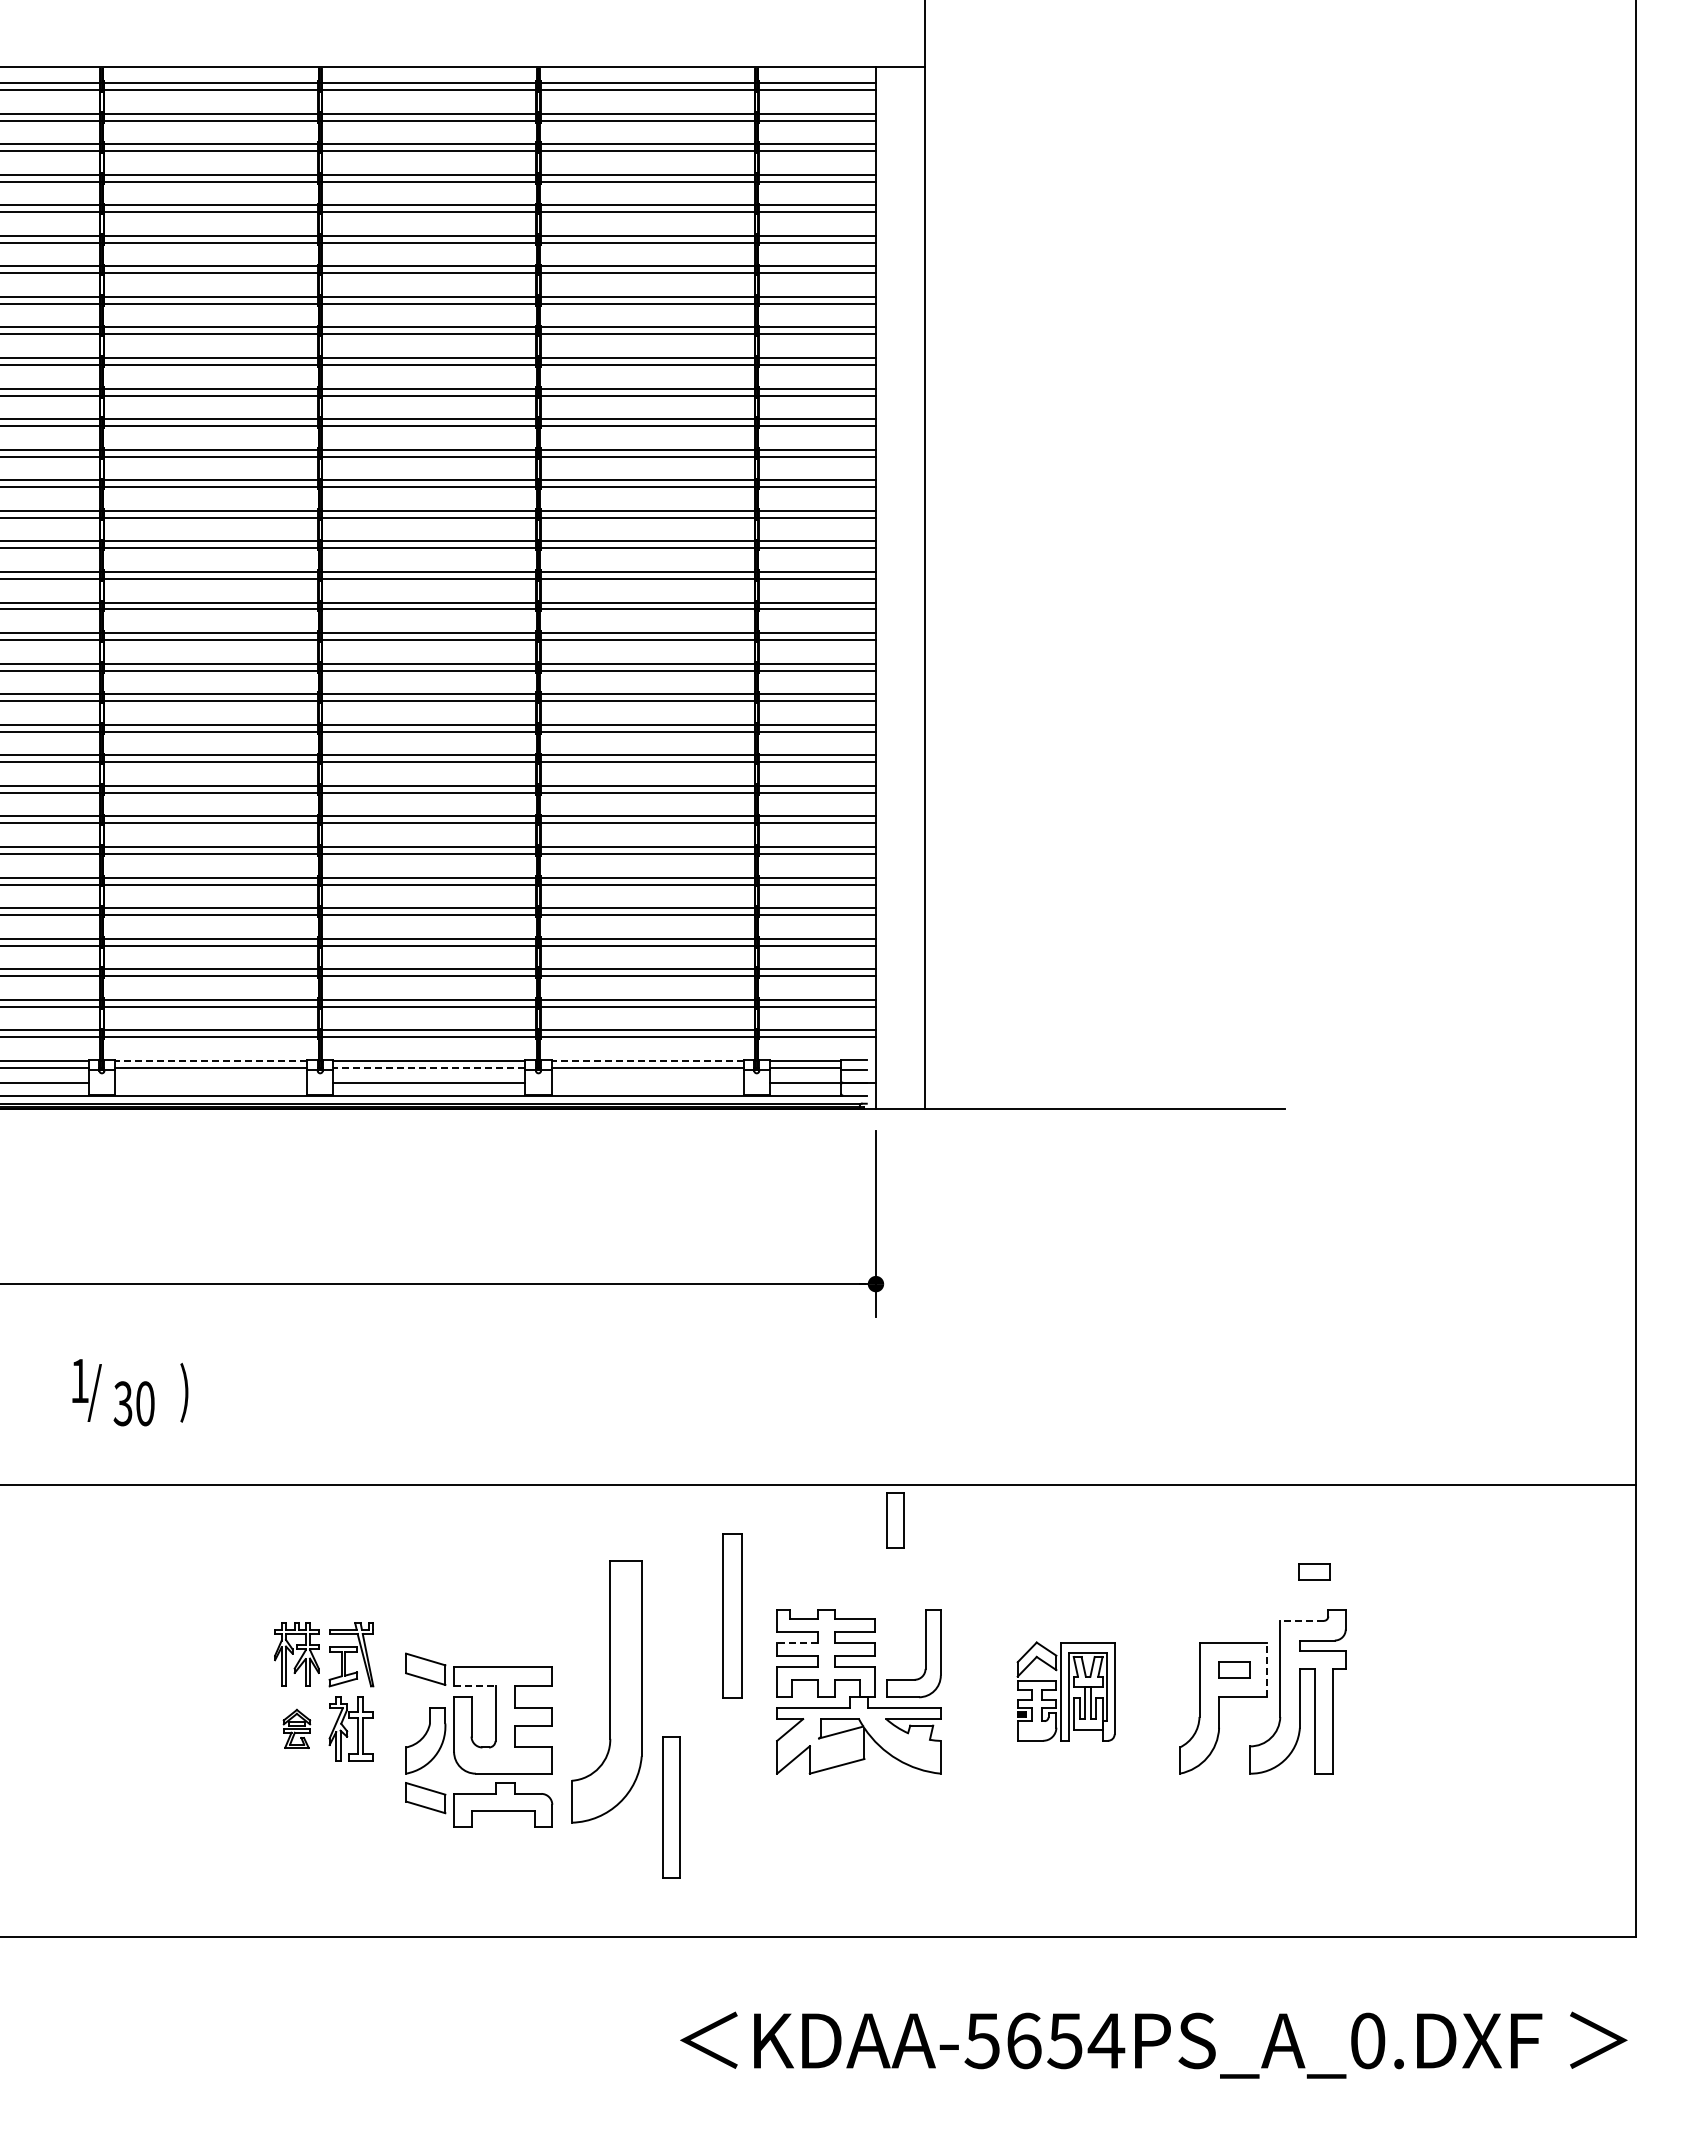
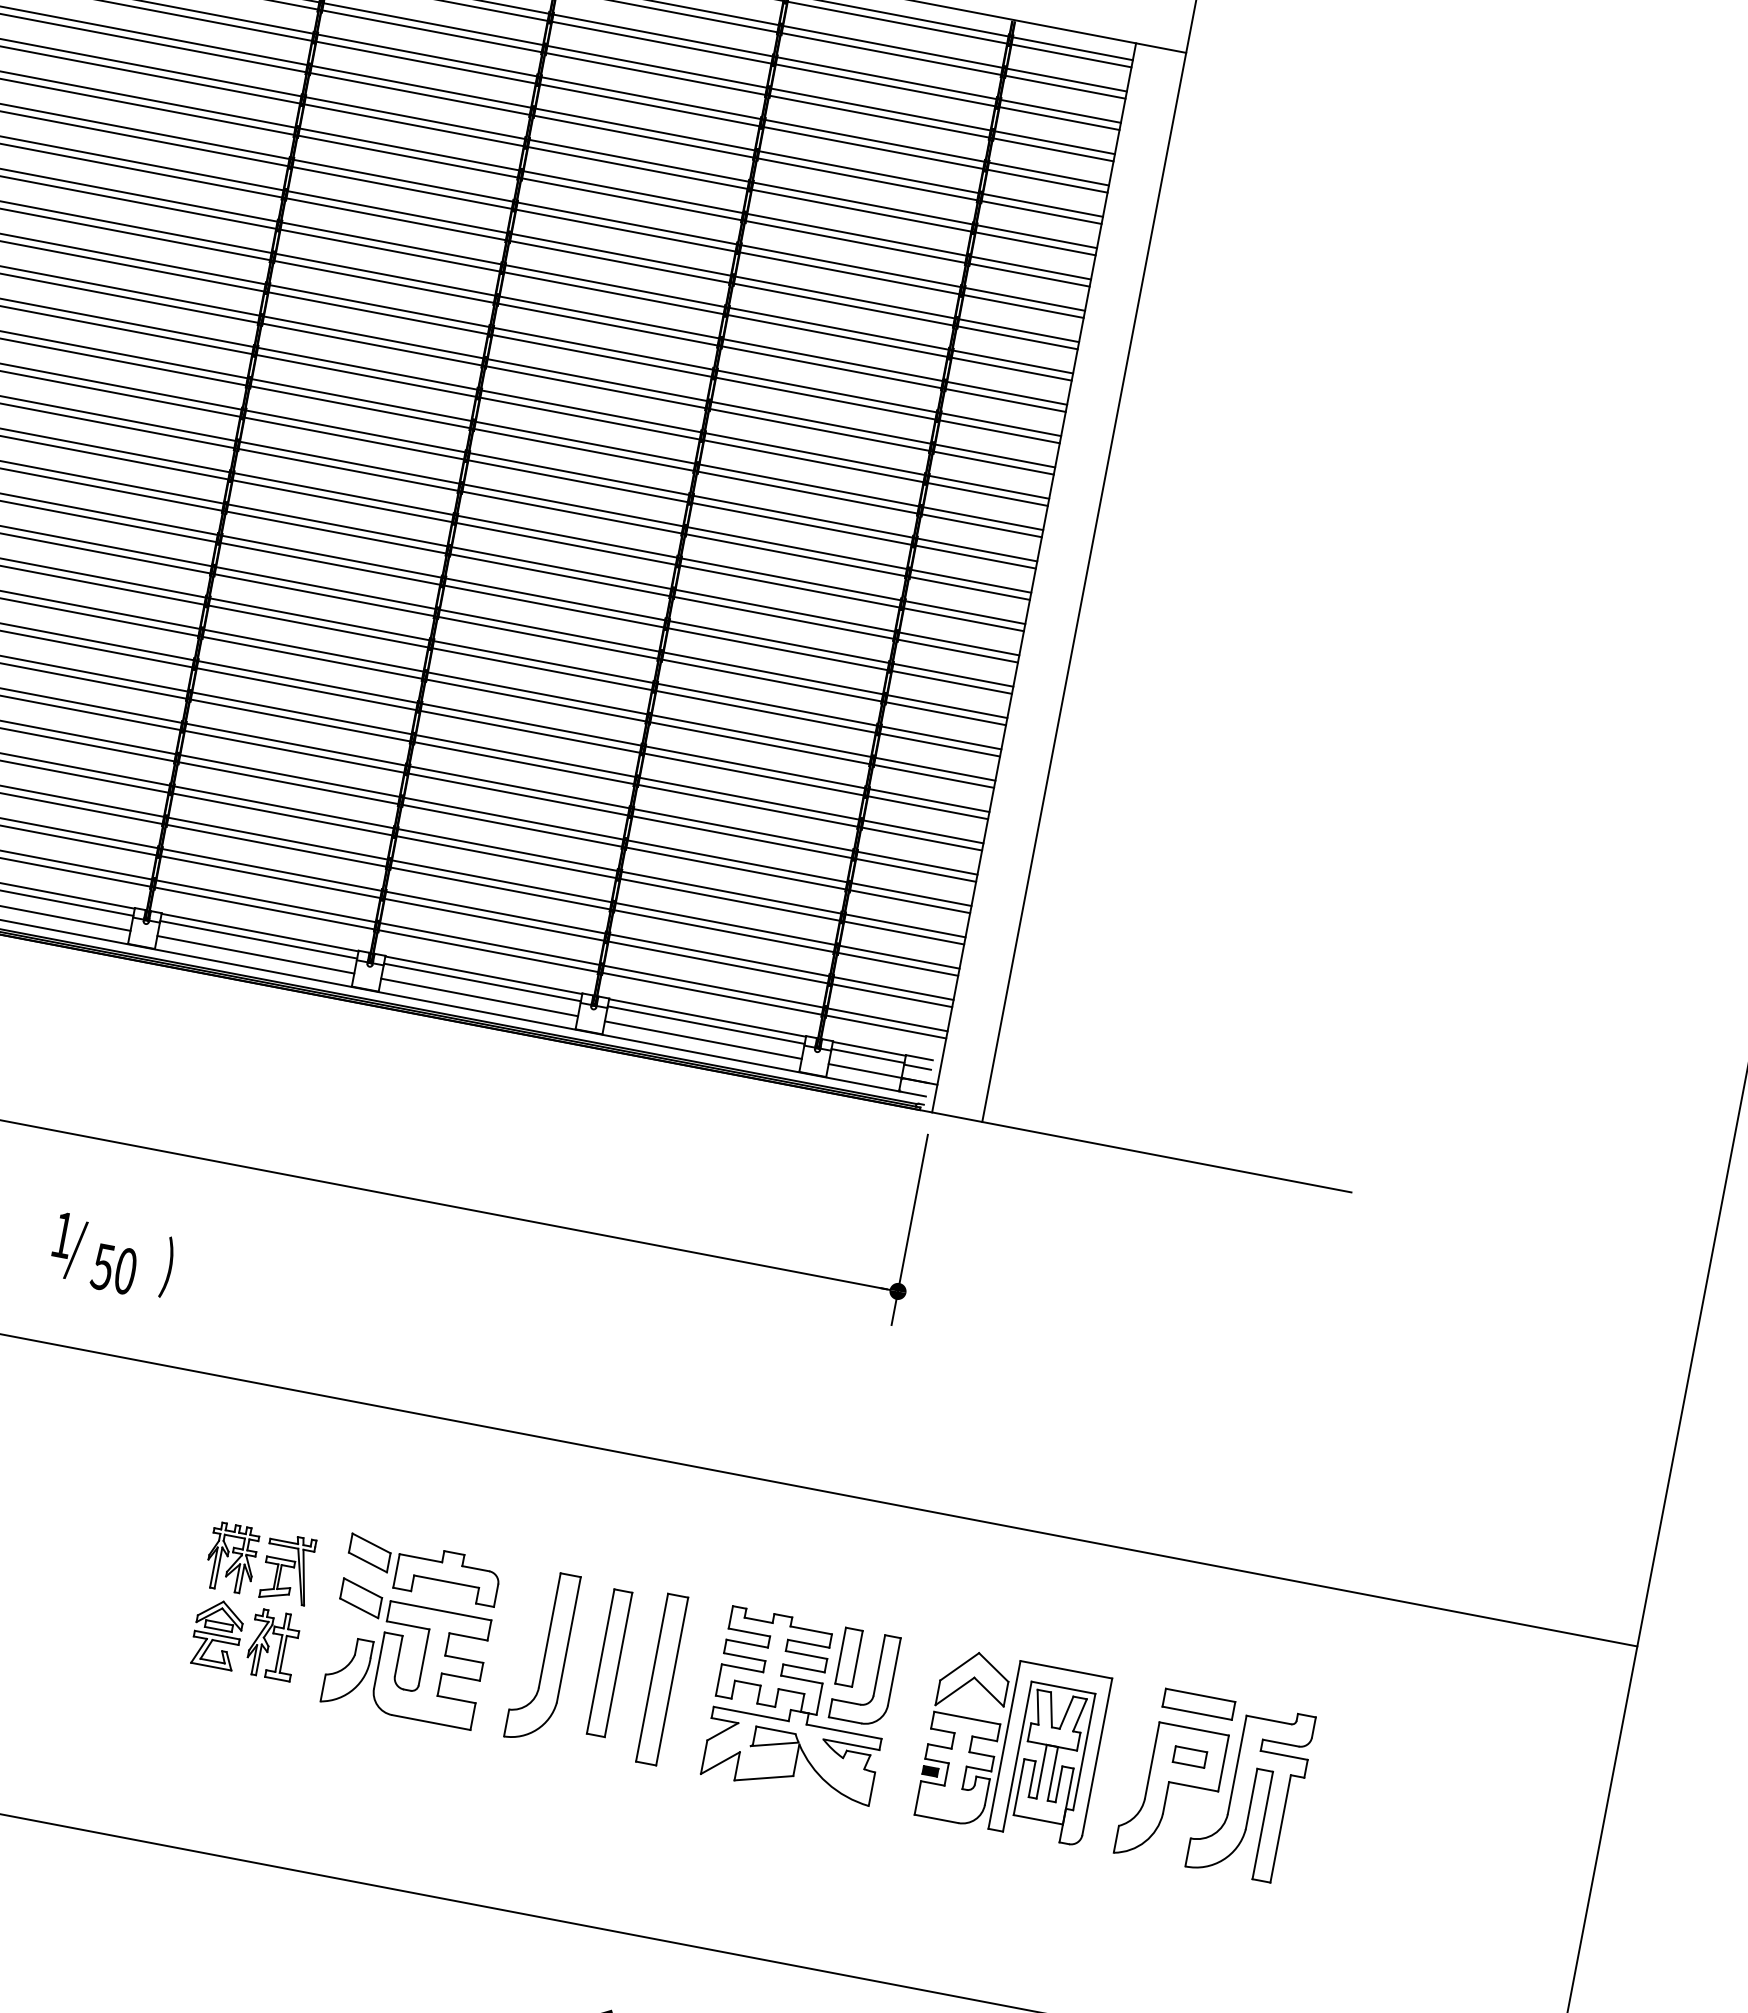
line: (210, 1060) -> (259, 932), dashed -> solid
line: (647, 1060) -> (707, 1017), dashed -> solid
line: (428, 1067) -> (481, 981), dashed -> solid
line: (211, 1082) -> (256, 954), added
line: (647, 1082) -> (703, 1040), added
text: (123, 1403) -> (103, 1266), 30 -> 50
part: (895, 1520) -> (848, 1657), moved
part: (1314, 1571) -> (1291, 1671), removed
part: (732, 1615) -> (662, 1679), moved
part: (1233, 1618) -> (1199, 1704), added
line: (1302, 1620) -> (1269, 1719), dashed -> solid
line: (796, 1642) -> (746, 1643), dashed -> solid
line: (1267, 1669) -> (1224, 1763), dashed -> solid
line: (474, 1686) -> (407, 1625), dashed -> solid
part: (606, 1691) -> (542, 1656), size x0.62
part: (1065, 1691) -> (1012, 1746), size x1.67
part: (296, 1728) -> (217, 1633), size x1.67
part: (479, 1804) -> (423, 1570), moved
part: (671, 1807) -> (609, 1662), moved

